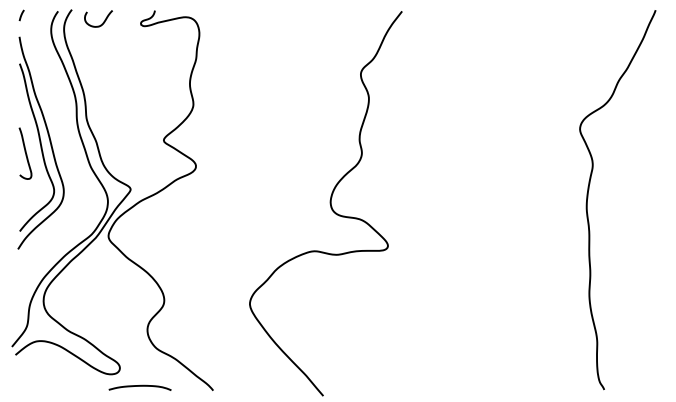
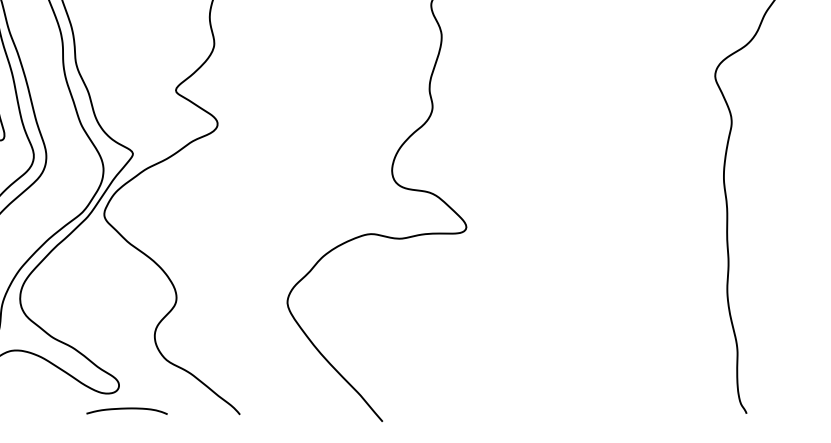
curve: (139, 386) -> (126, 409), moved

